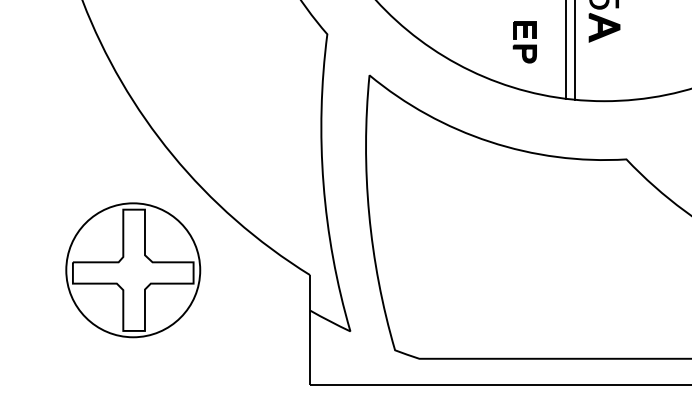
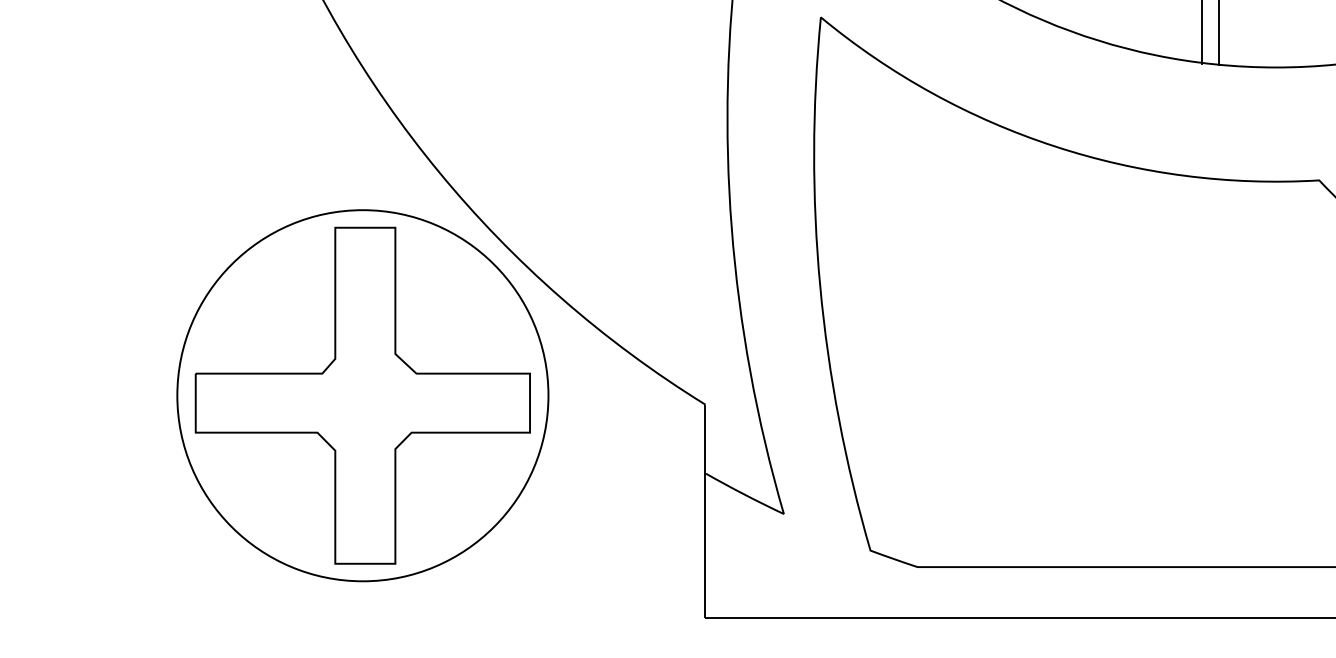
part: (132, 269) -> (361, 393), size x1.43

